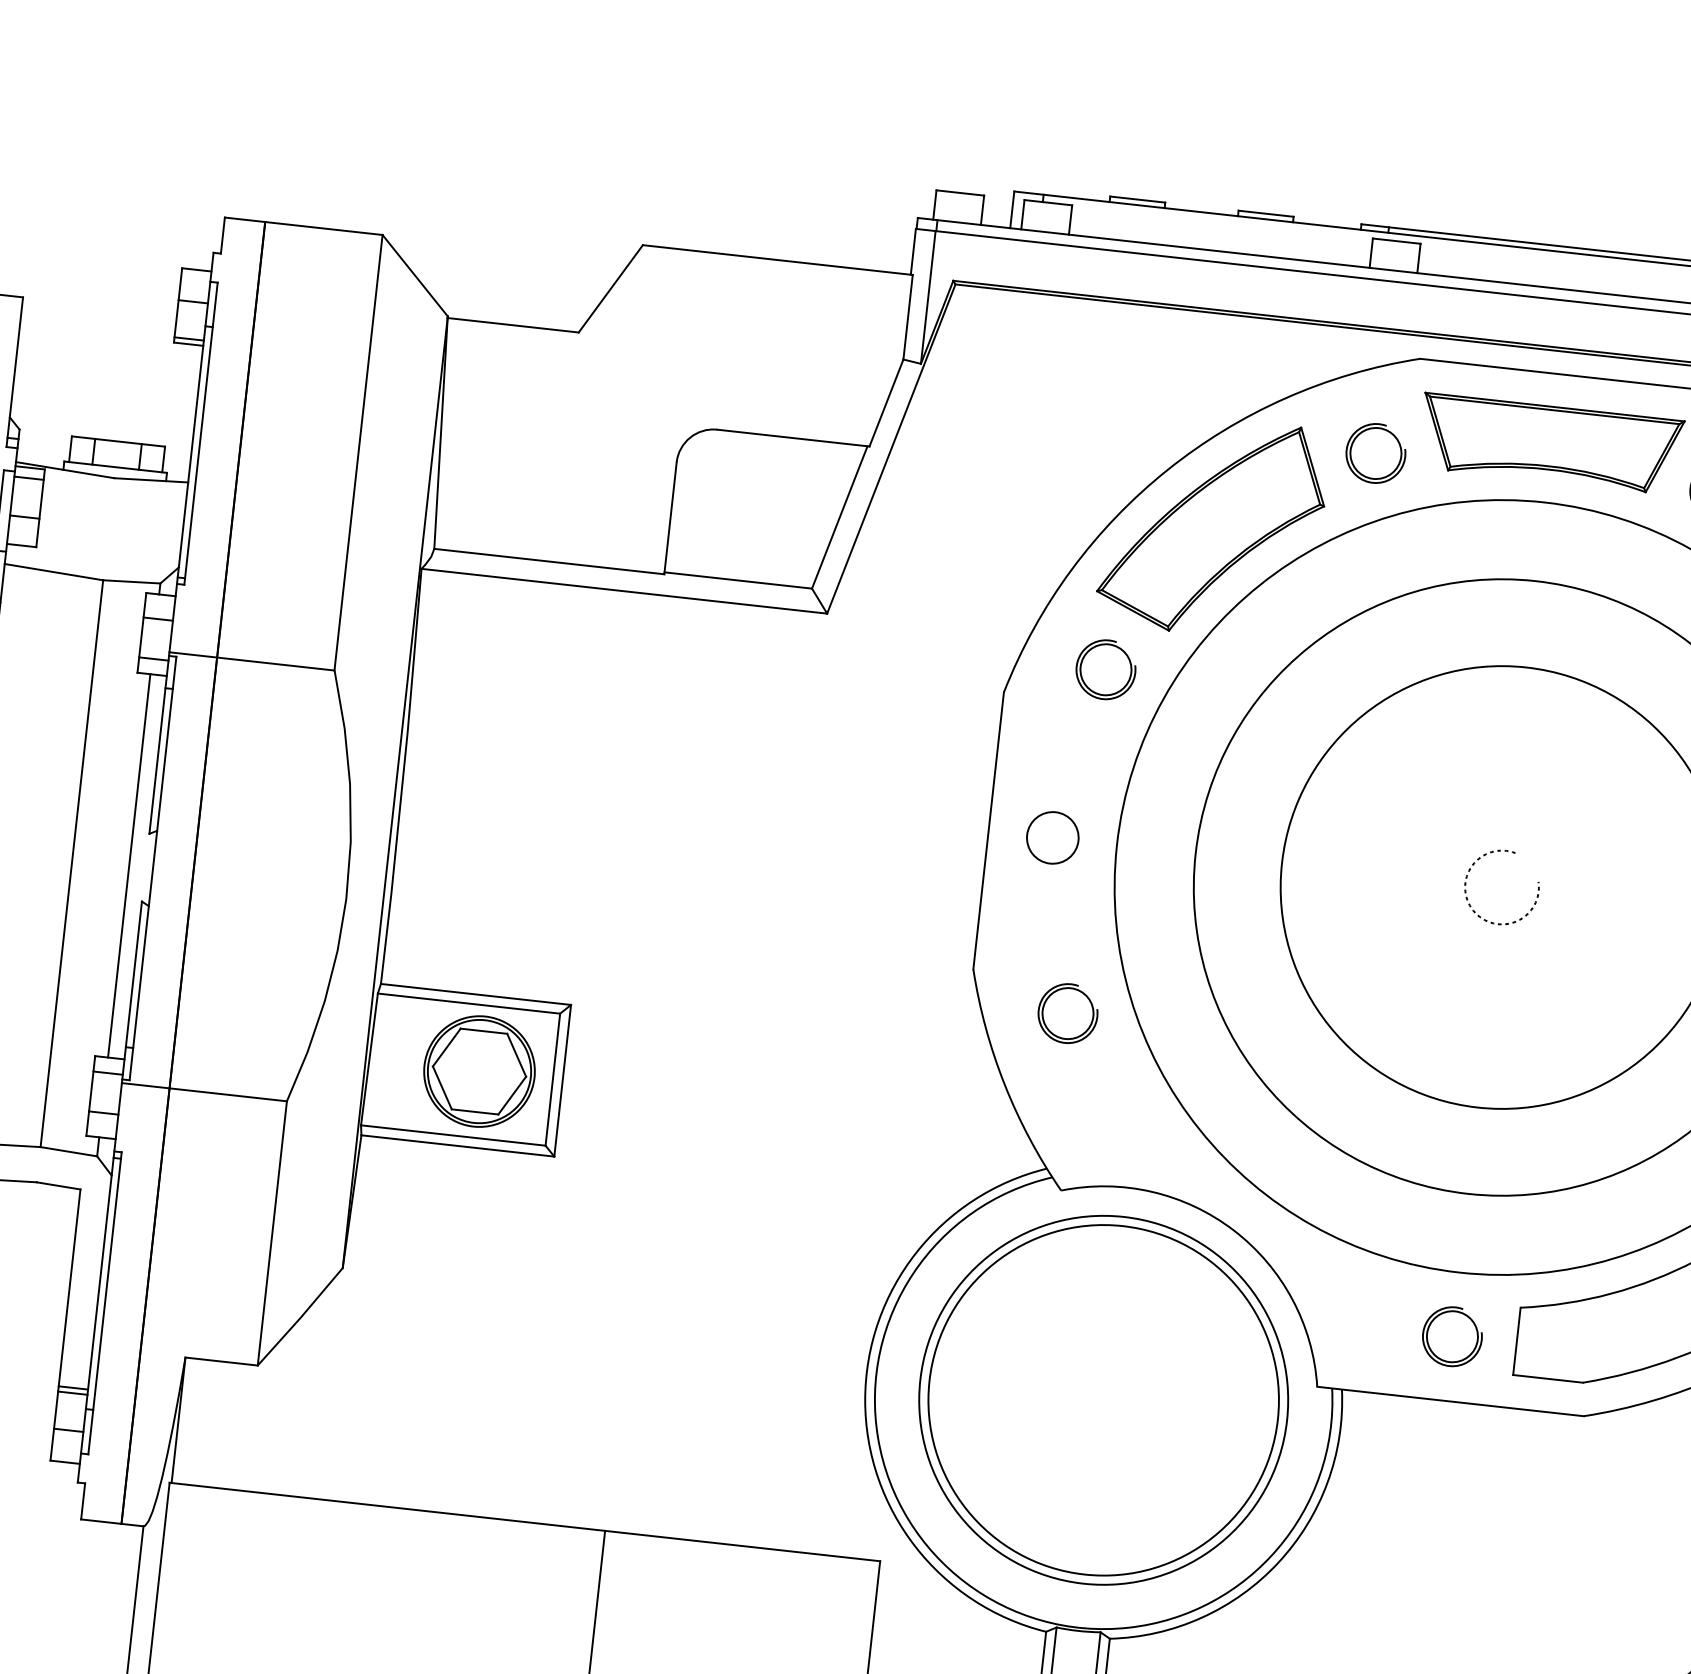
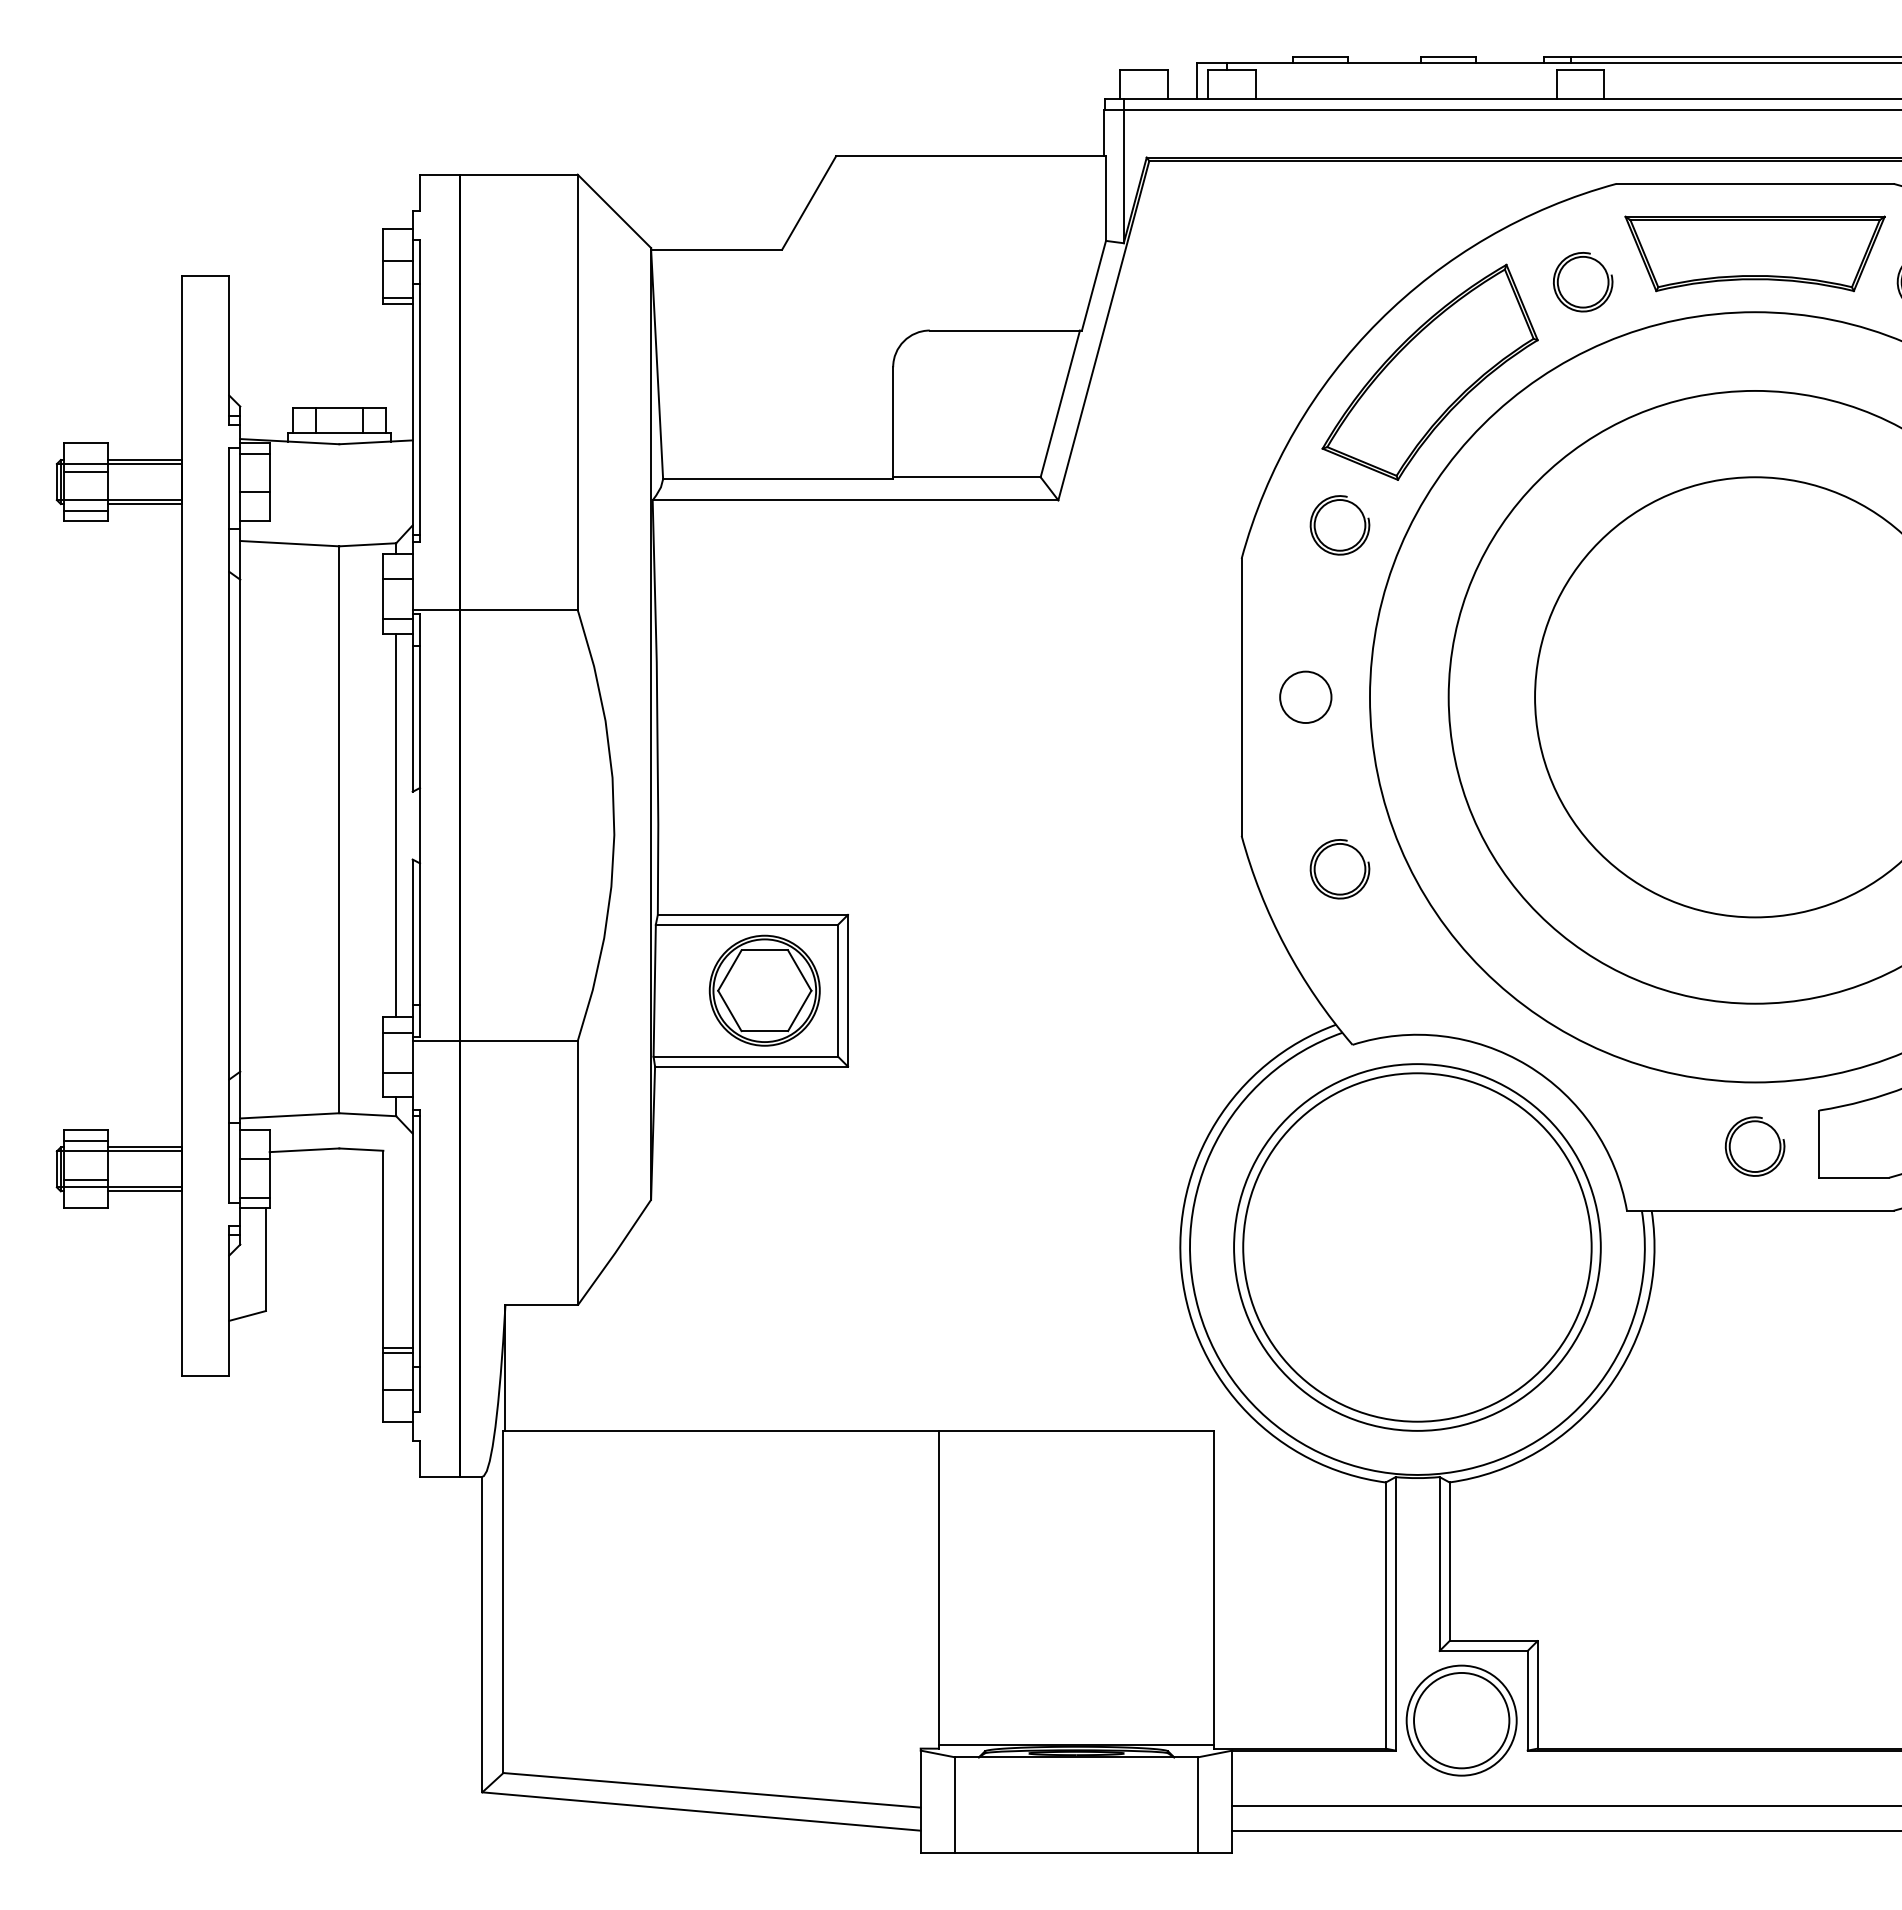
part: (1484, 856) -> (1734, 668), removed

